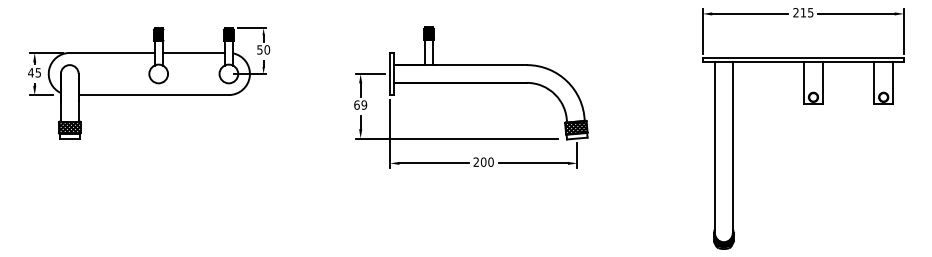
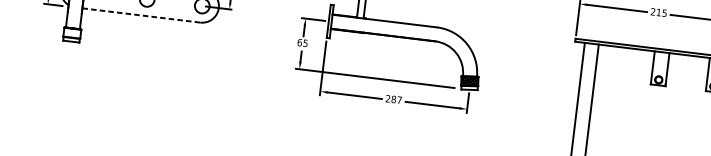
line: (154, 95) -> (141, 15), solid -> dashed
text: (364, 104) -> (305, 42), 69 -> 65
hatch: (69, 127) -> (72, 32), removed
text: (486, 161) -> (396, 99), 200 -> 287

